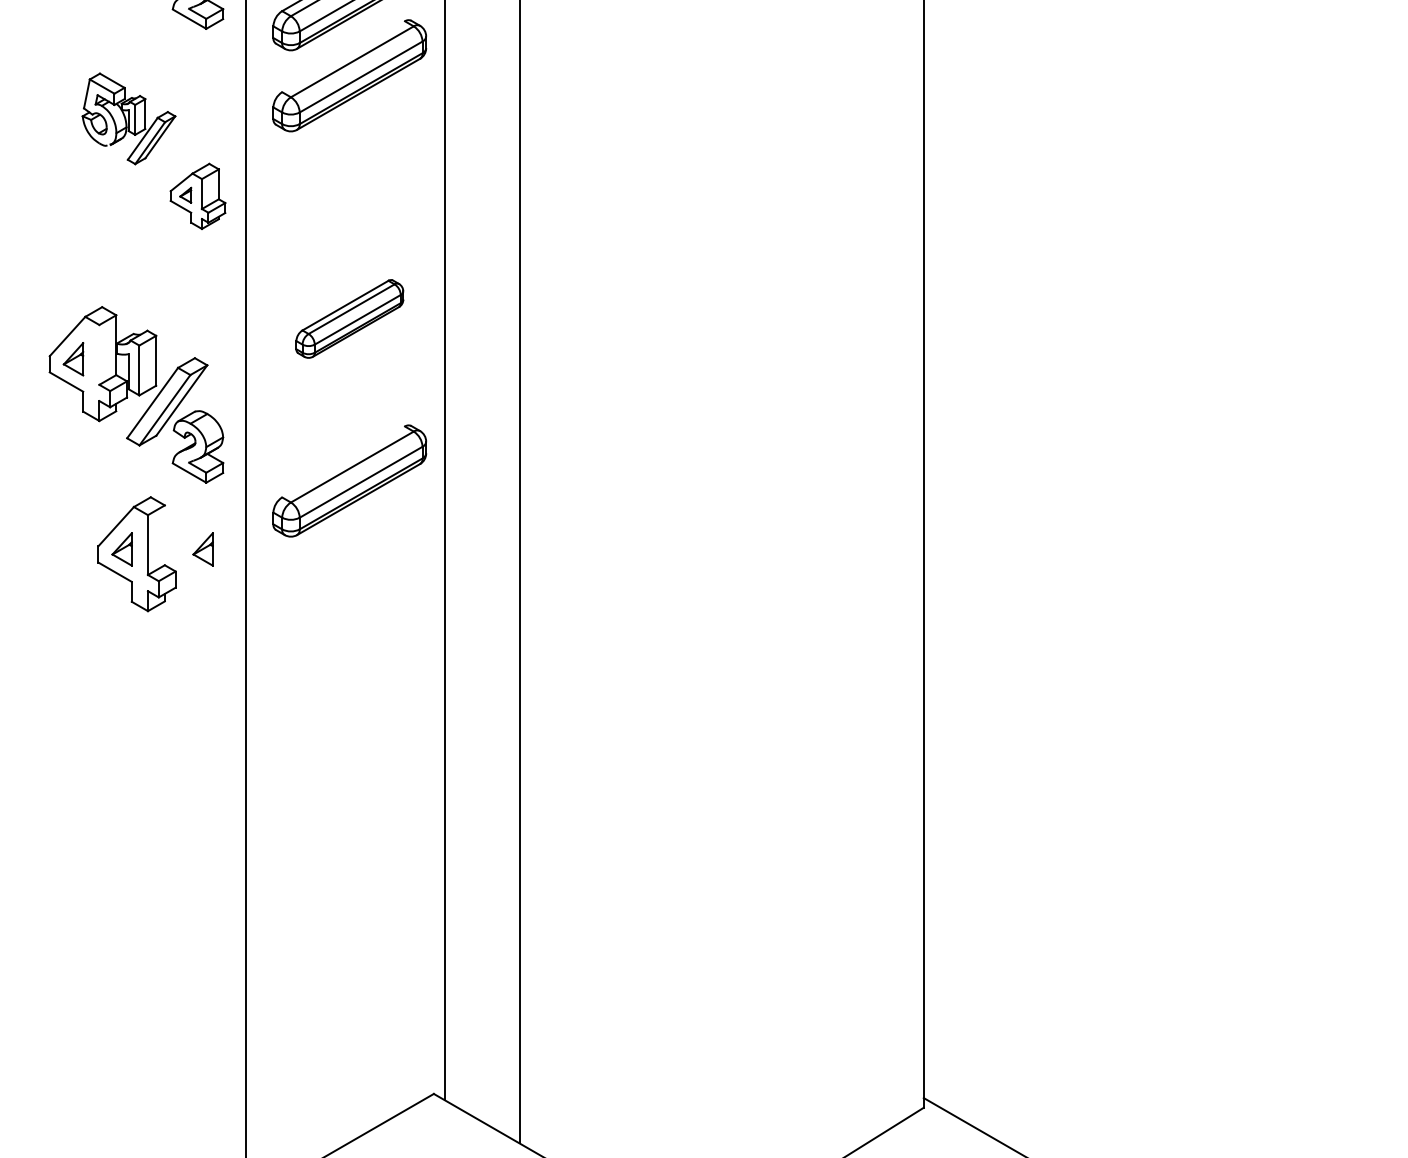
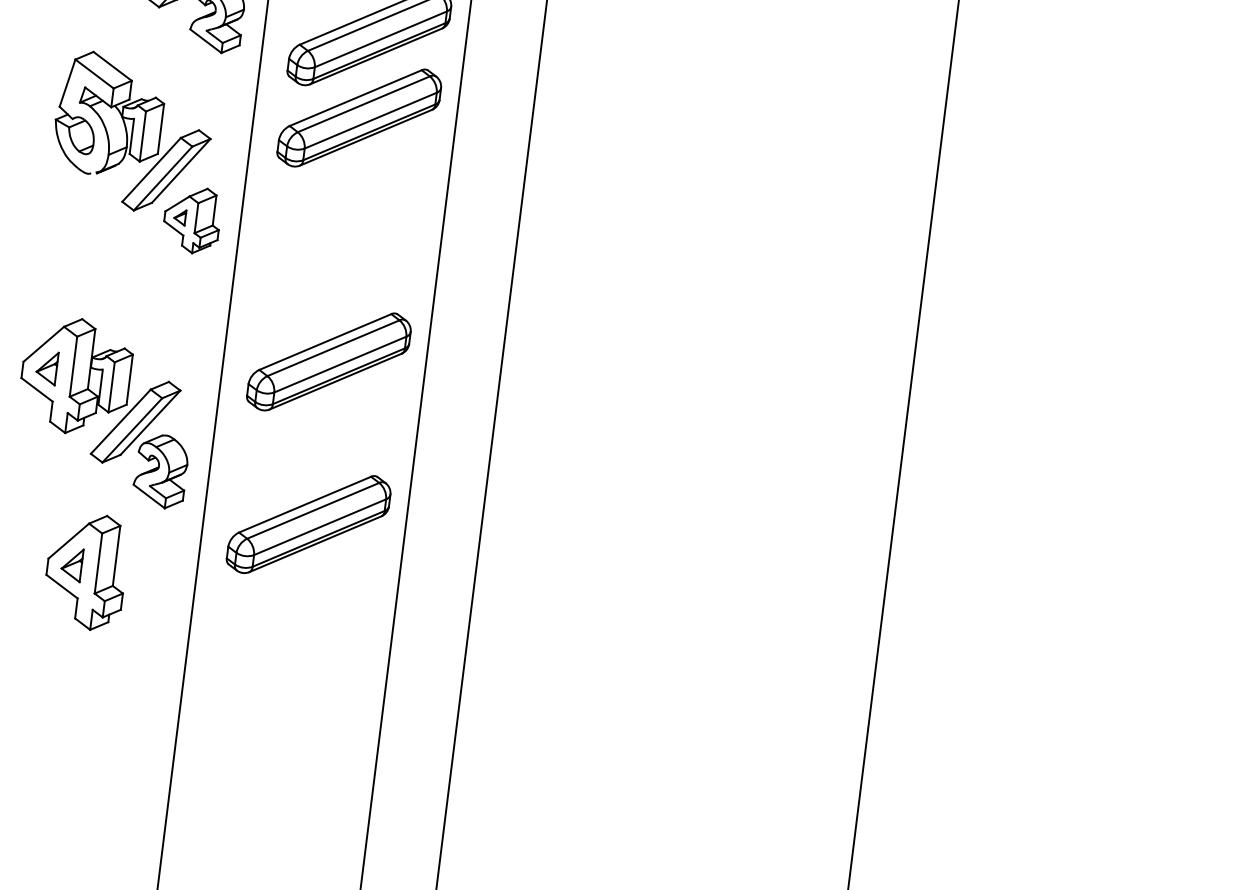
line: (343, 56) -> (355, 97), added
part: (128, 118) -> (132, 133), size x1.67
part: (349, 318) -> (328, 361), size x1.43
line: (99, 354) -> (73, 366), added
line: (343, 461) -> (305, 504), added
line: (164, 535) -> (116, 556), added
part: (202, 549) -> (152, 574), removed

